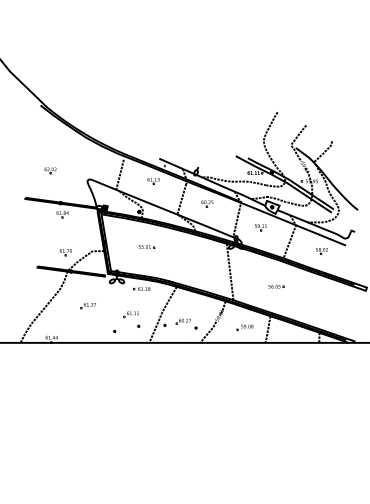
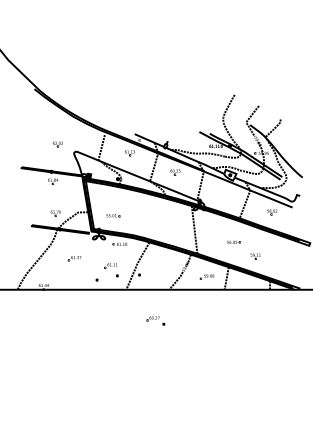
part: (50, 170) -> (57, 144), moved
part: (260, 227) -> (255, 256), moved
part: (147, 246) -> (113, 215), moved
part: (186, 323) -> (155, 320), moved

